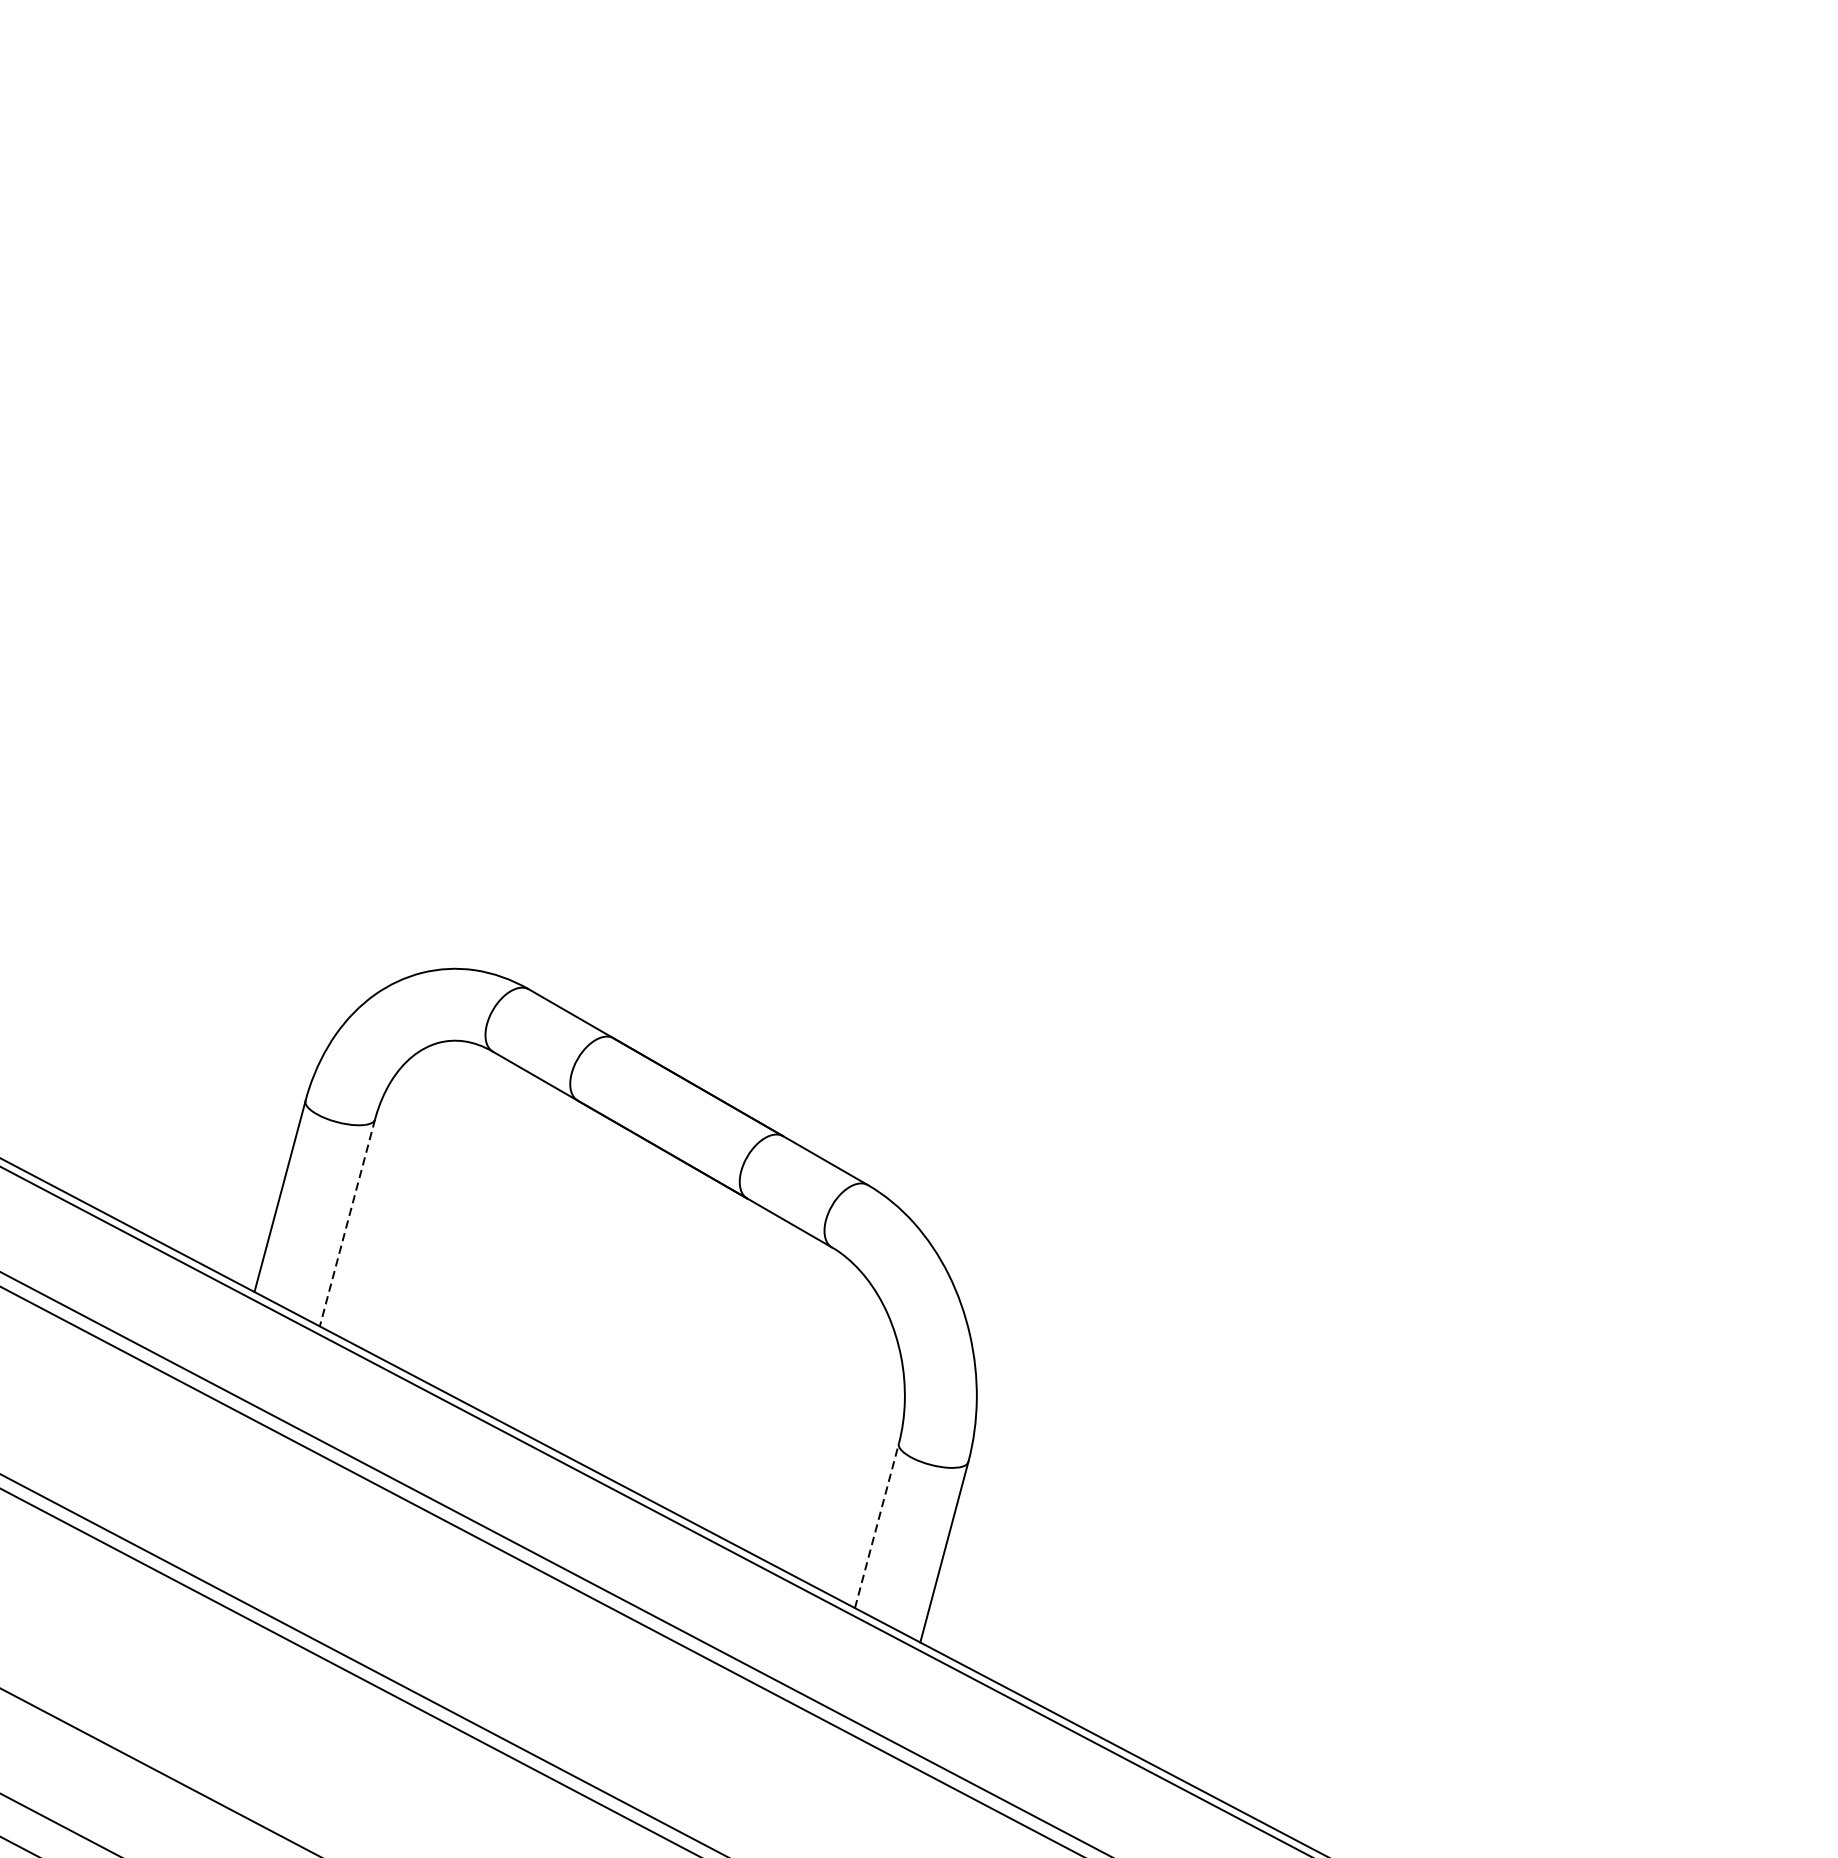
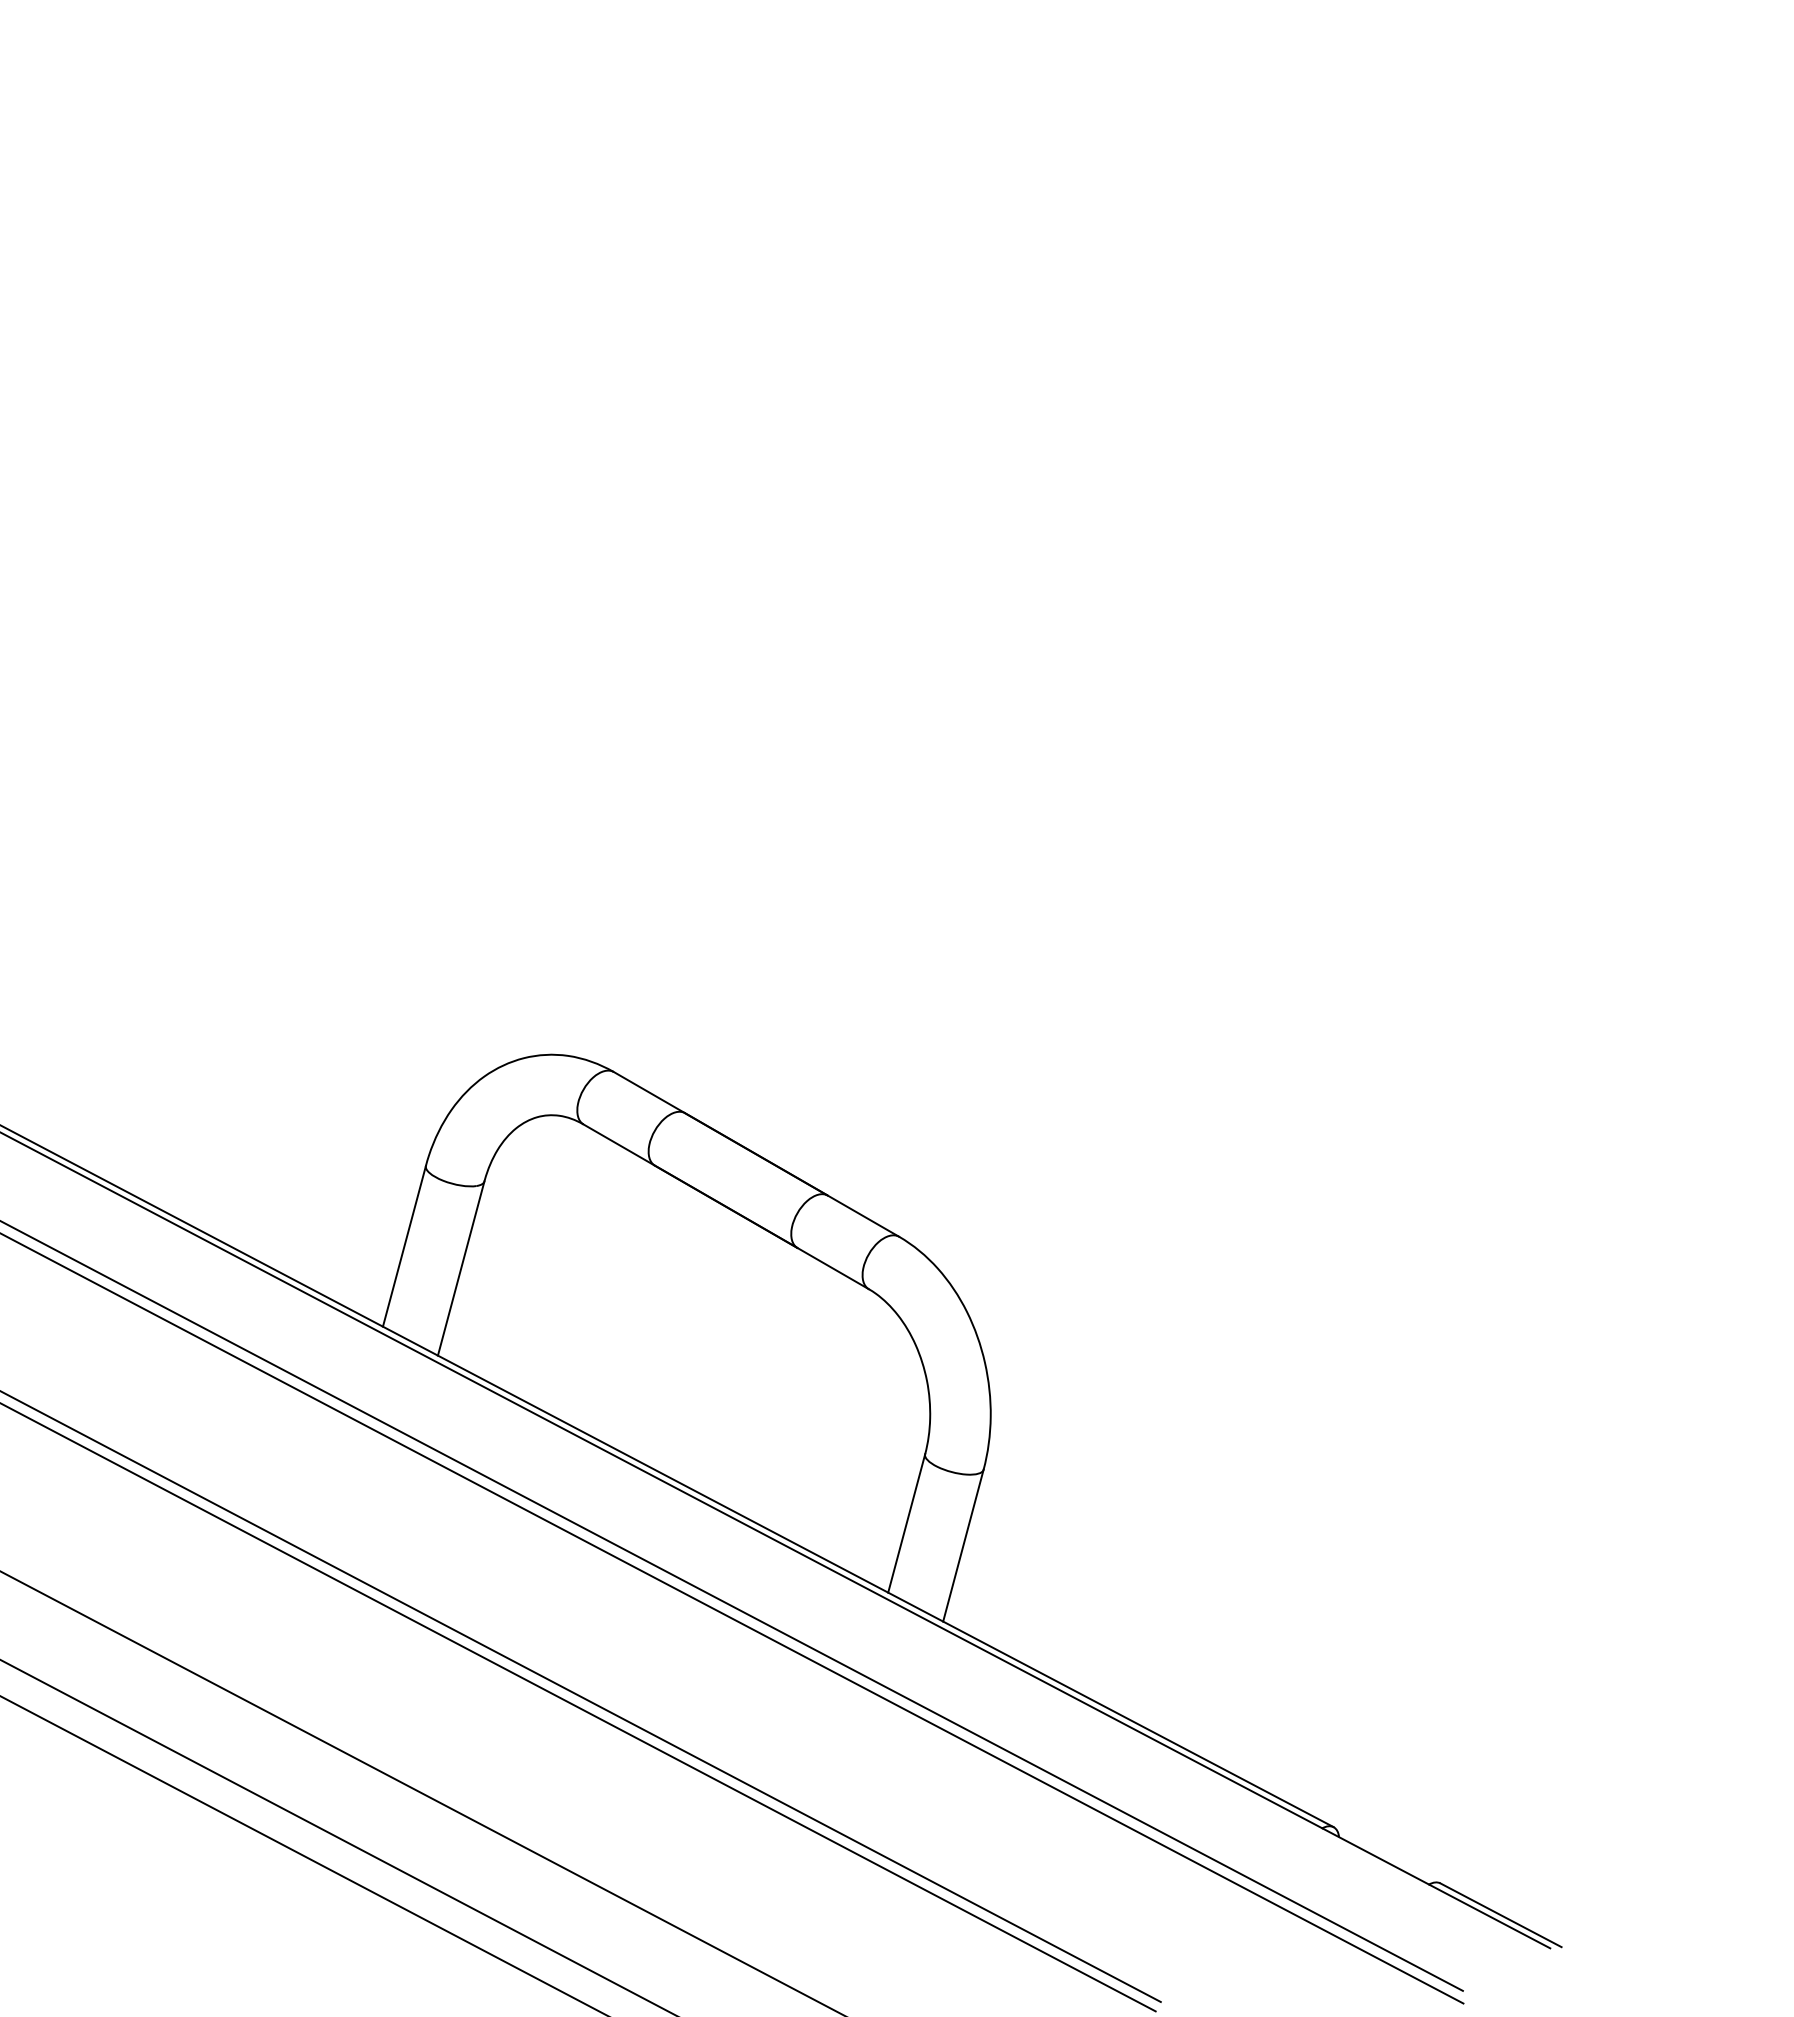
line: (347, 1224) -> (461, 1269), dashed -> solid
line: (876, 1525) -> (906, 1523), dashed -> solid

